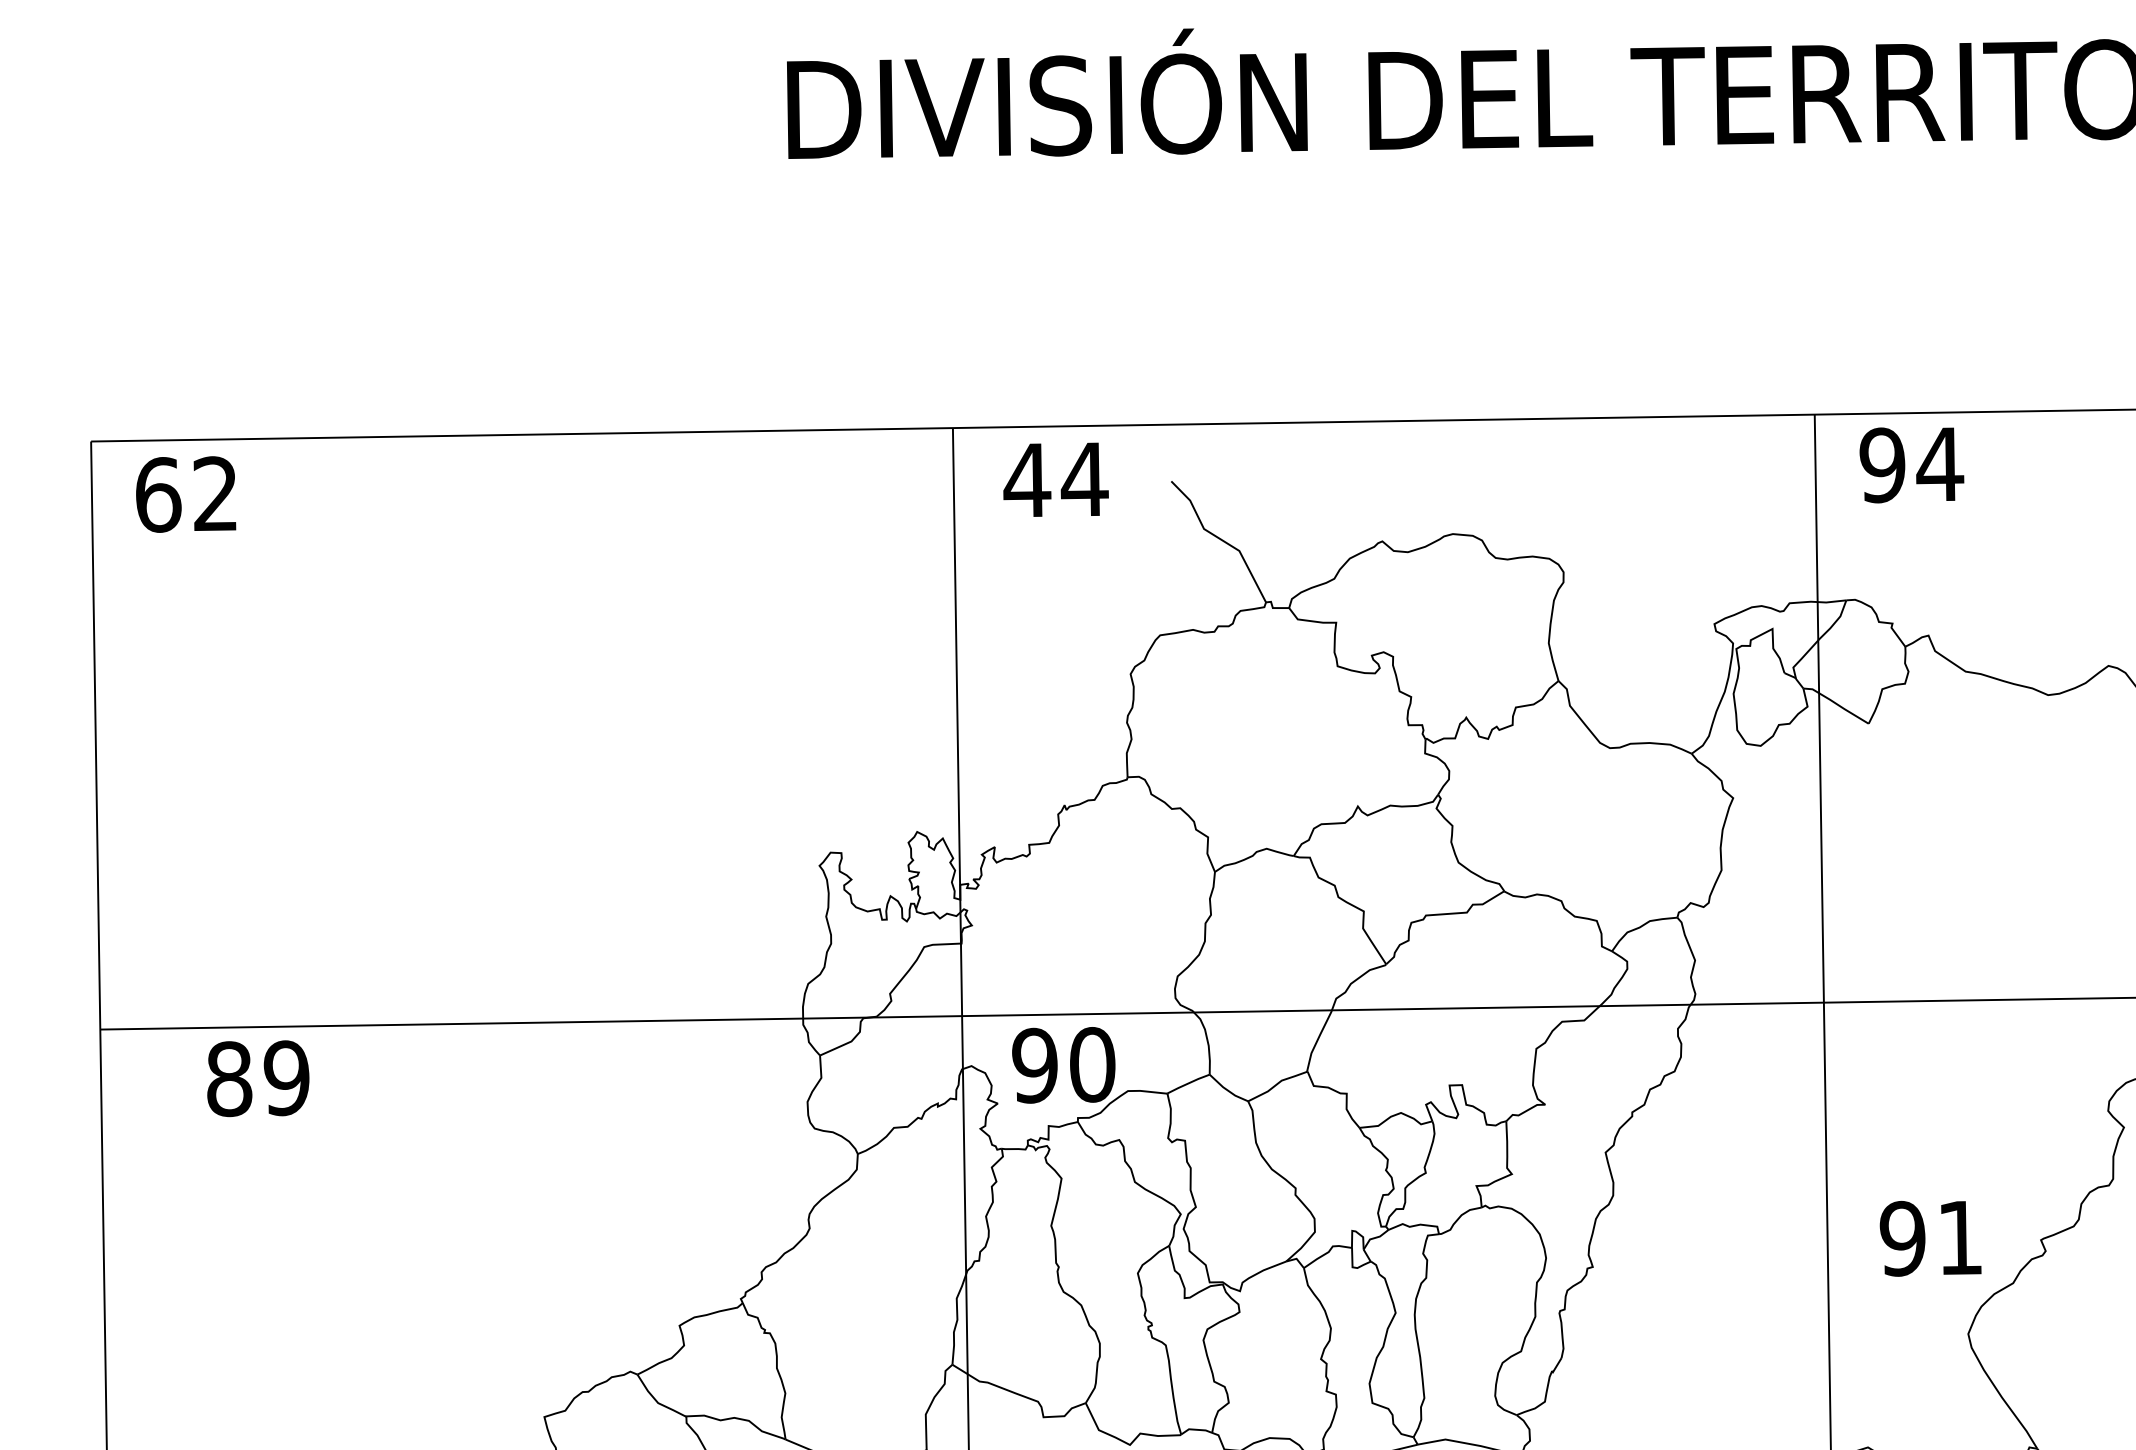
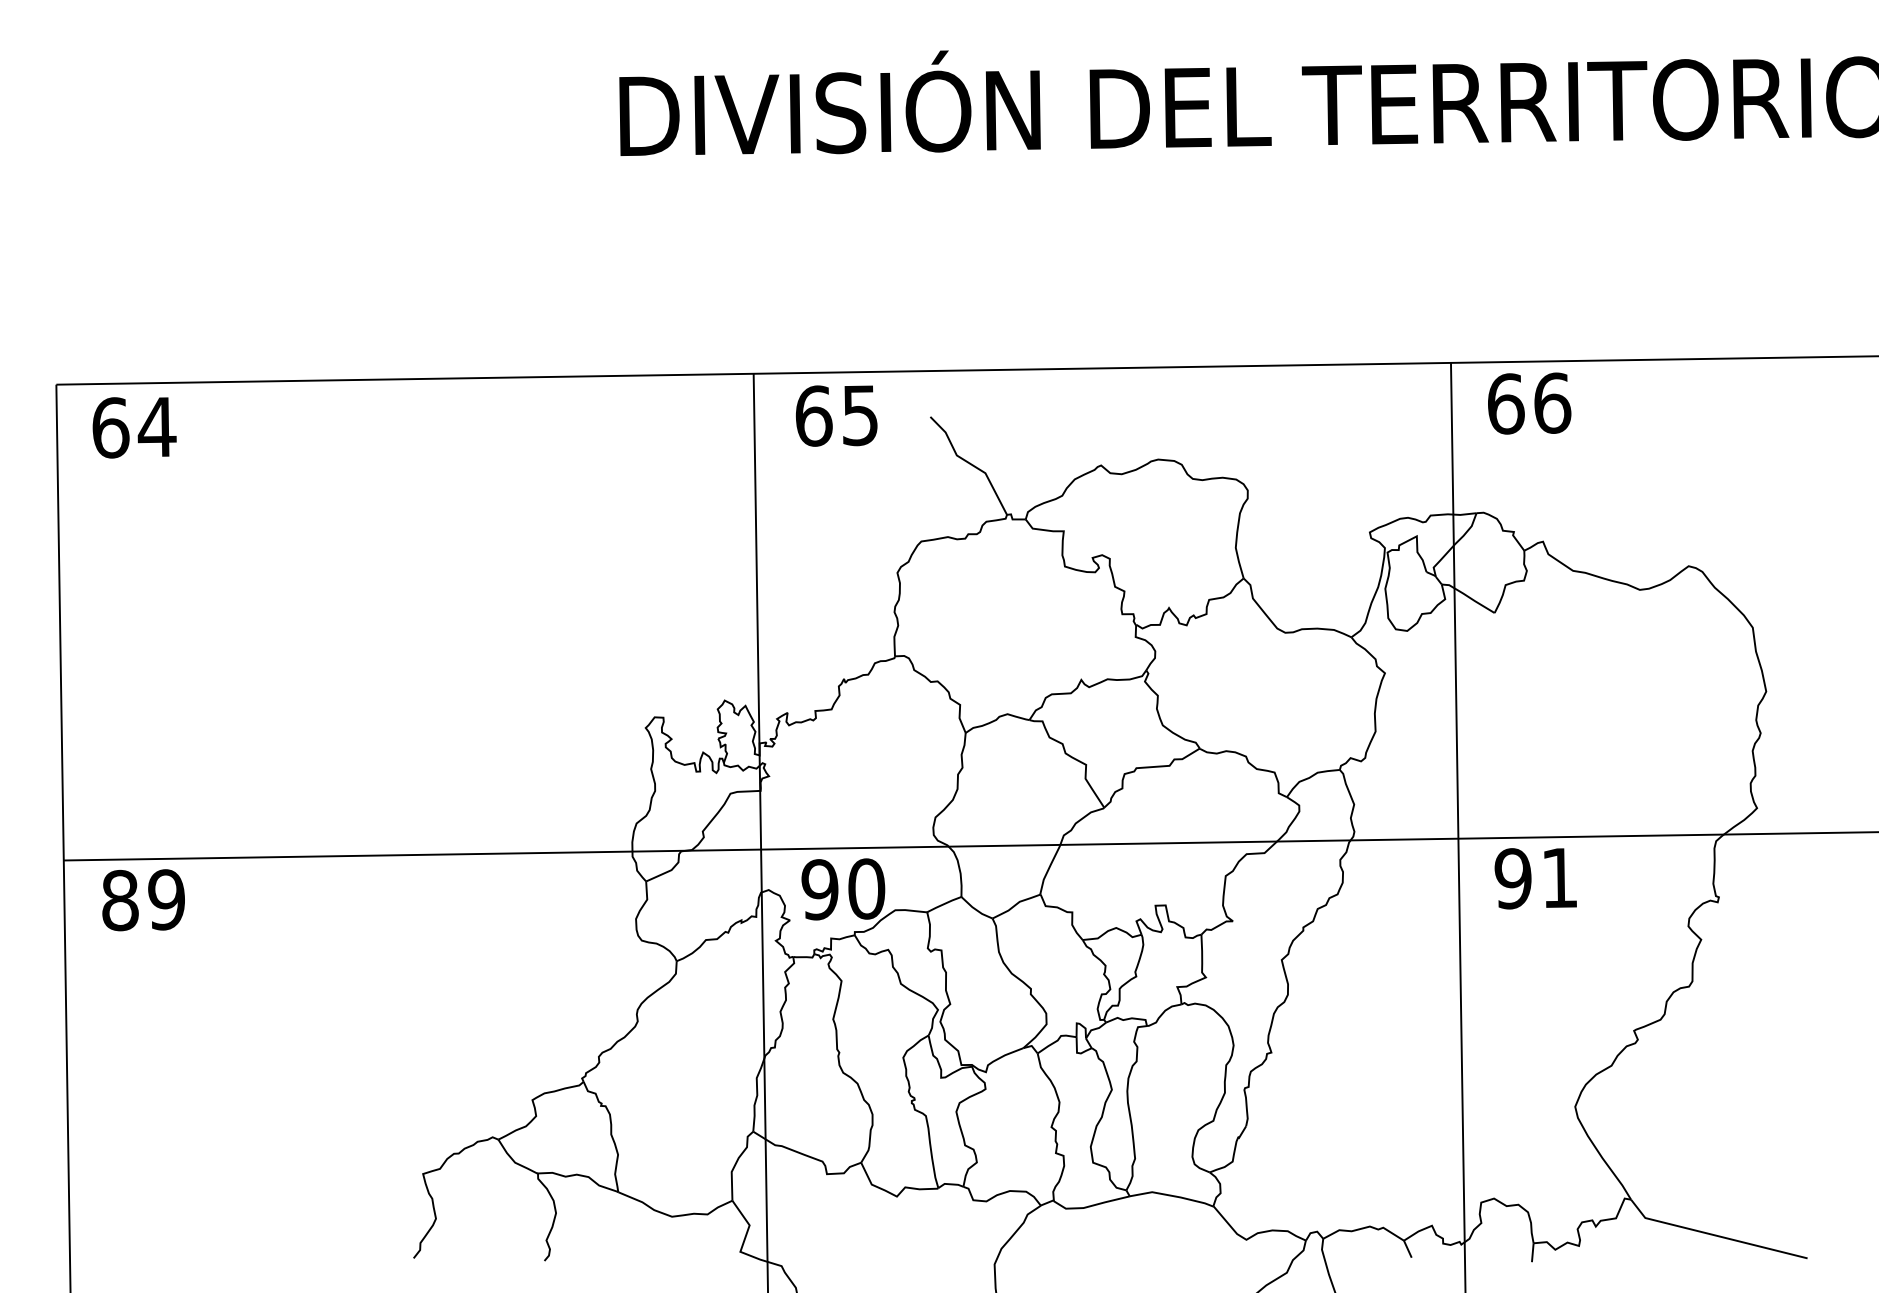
text: (1911, 464) -> (1529, 403), 94 -> 66
text: (1055, 479) -> (836, 415), 44 -> 65
text: (214, 493) -> (156, 426), 62 -> 64
text: (258, 1079) -> (143, 900), moved
text: (1930, 1238) -> (1535, 878), moved

